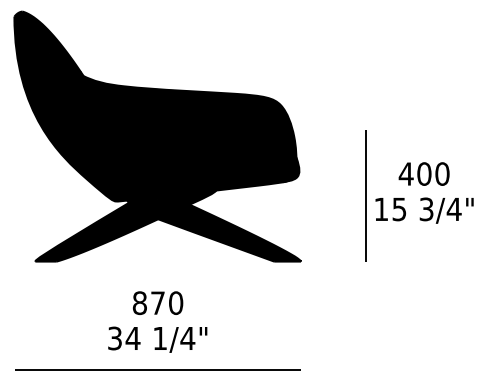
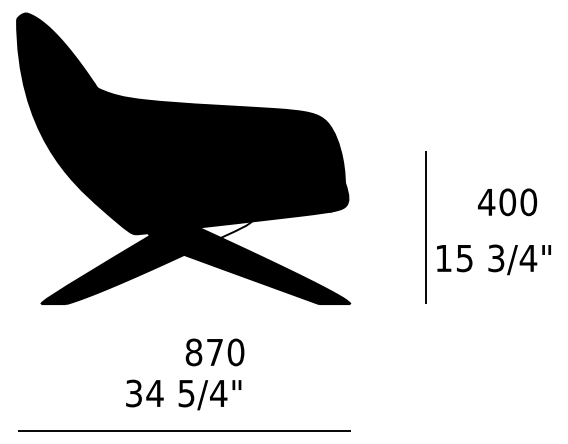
text: (424, 174) -> (507, 202), moved
fill: (192, 197) -> (224, 229), removed
text: (424, 210) -> (493, 259), moved
text: (157, 303) -> (214, 352), moved
text: (160, 338) -> (186, 393), 1/4" -> 5/4"

